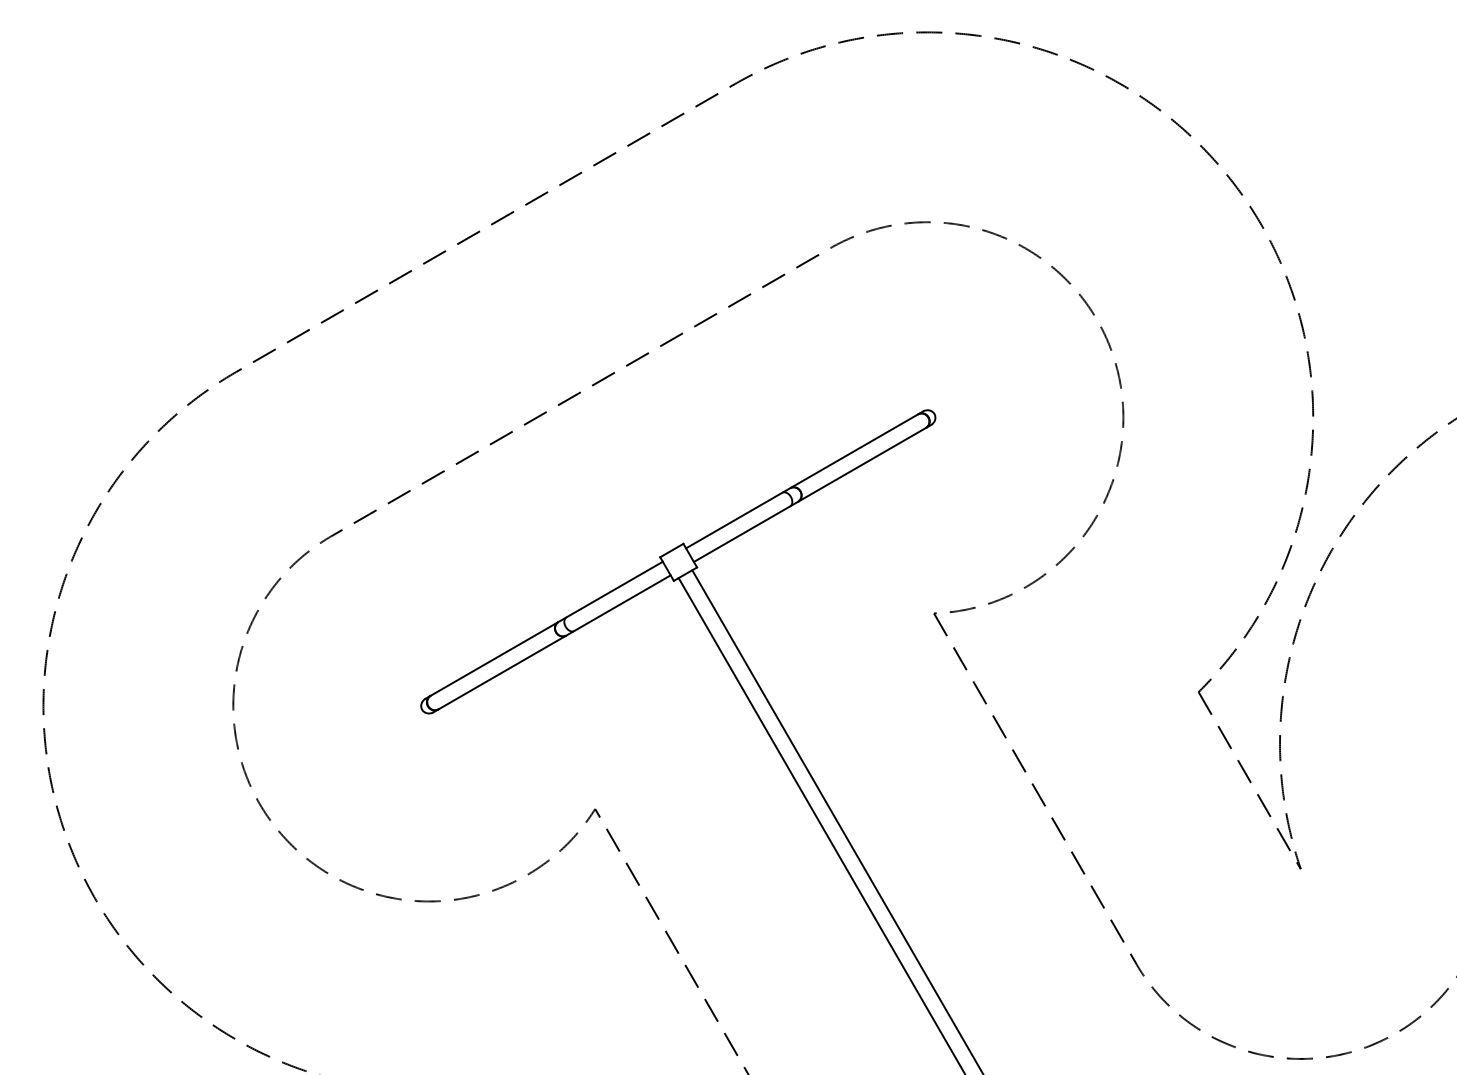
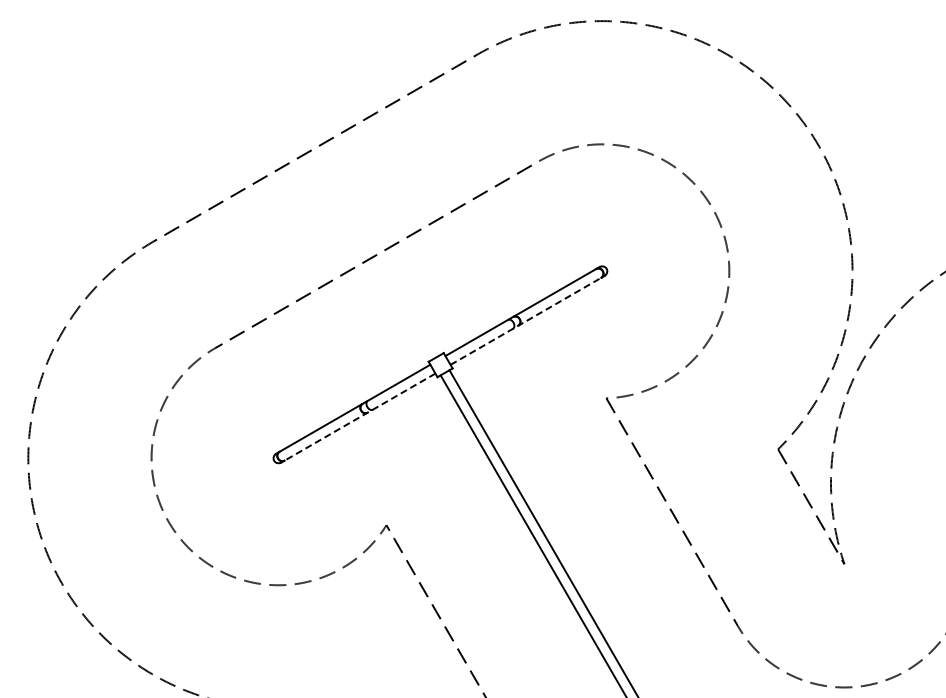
line: (809, 495) -> (525, 321), solid -> dashed
line: (555, 643) -> (360, 417), solid -> dashed

